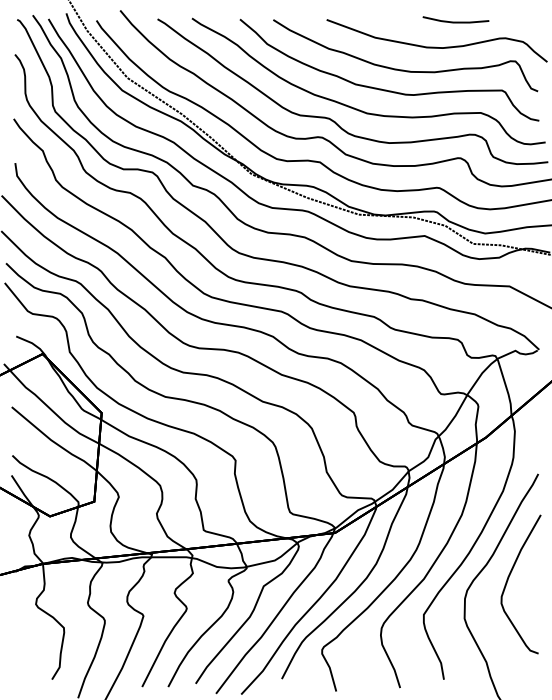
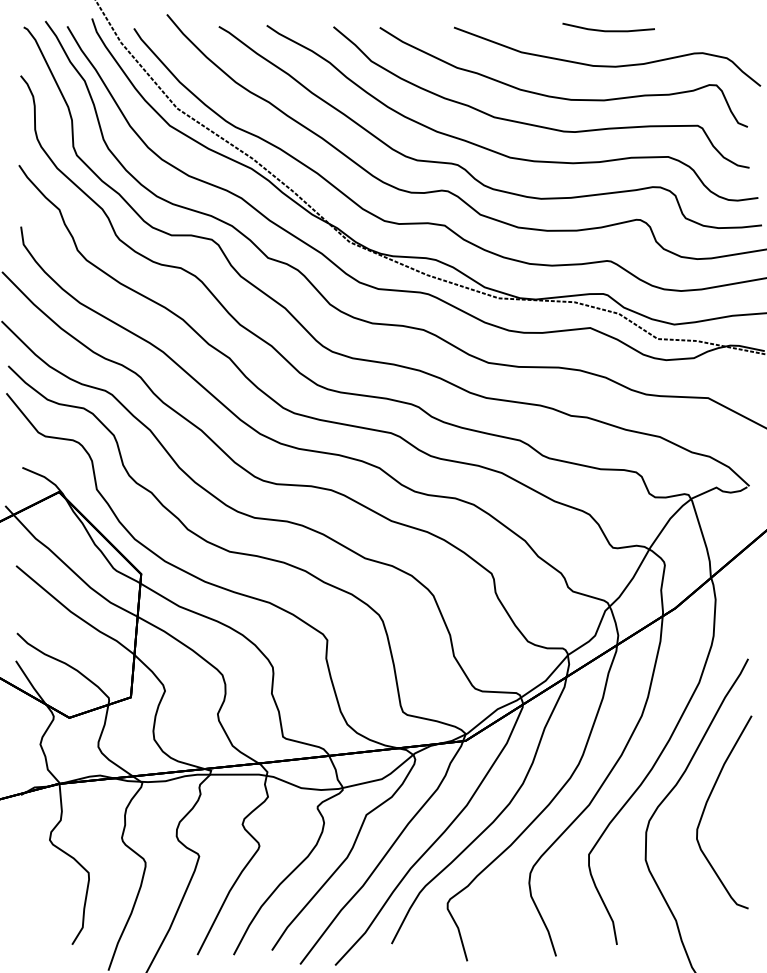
line: (455, 21) -> (608, 29), moved

